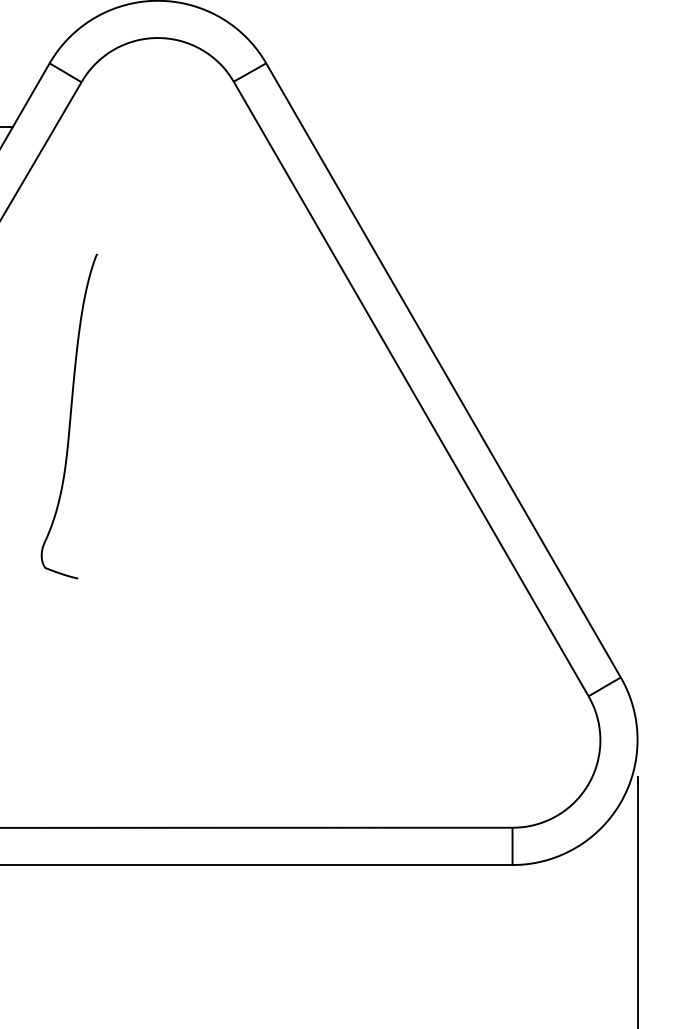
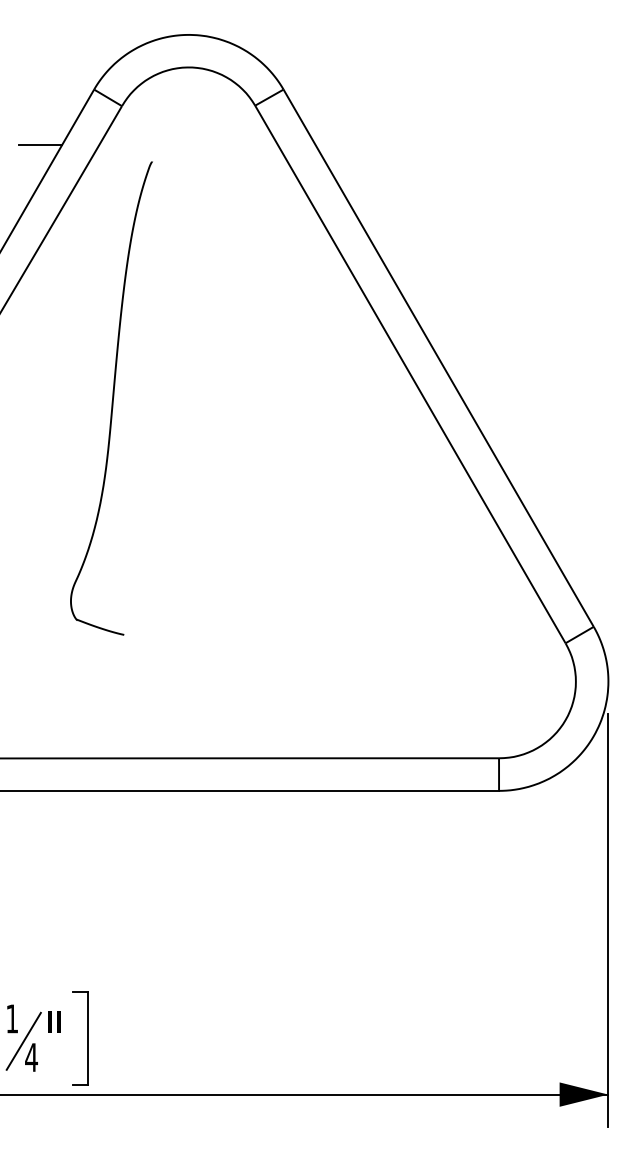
part: (69, 416) -> (111, 398), size x1.67

